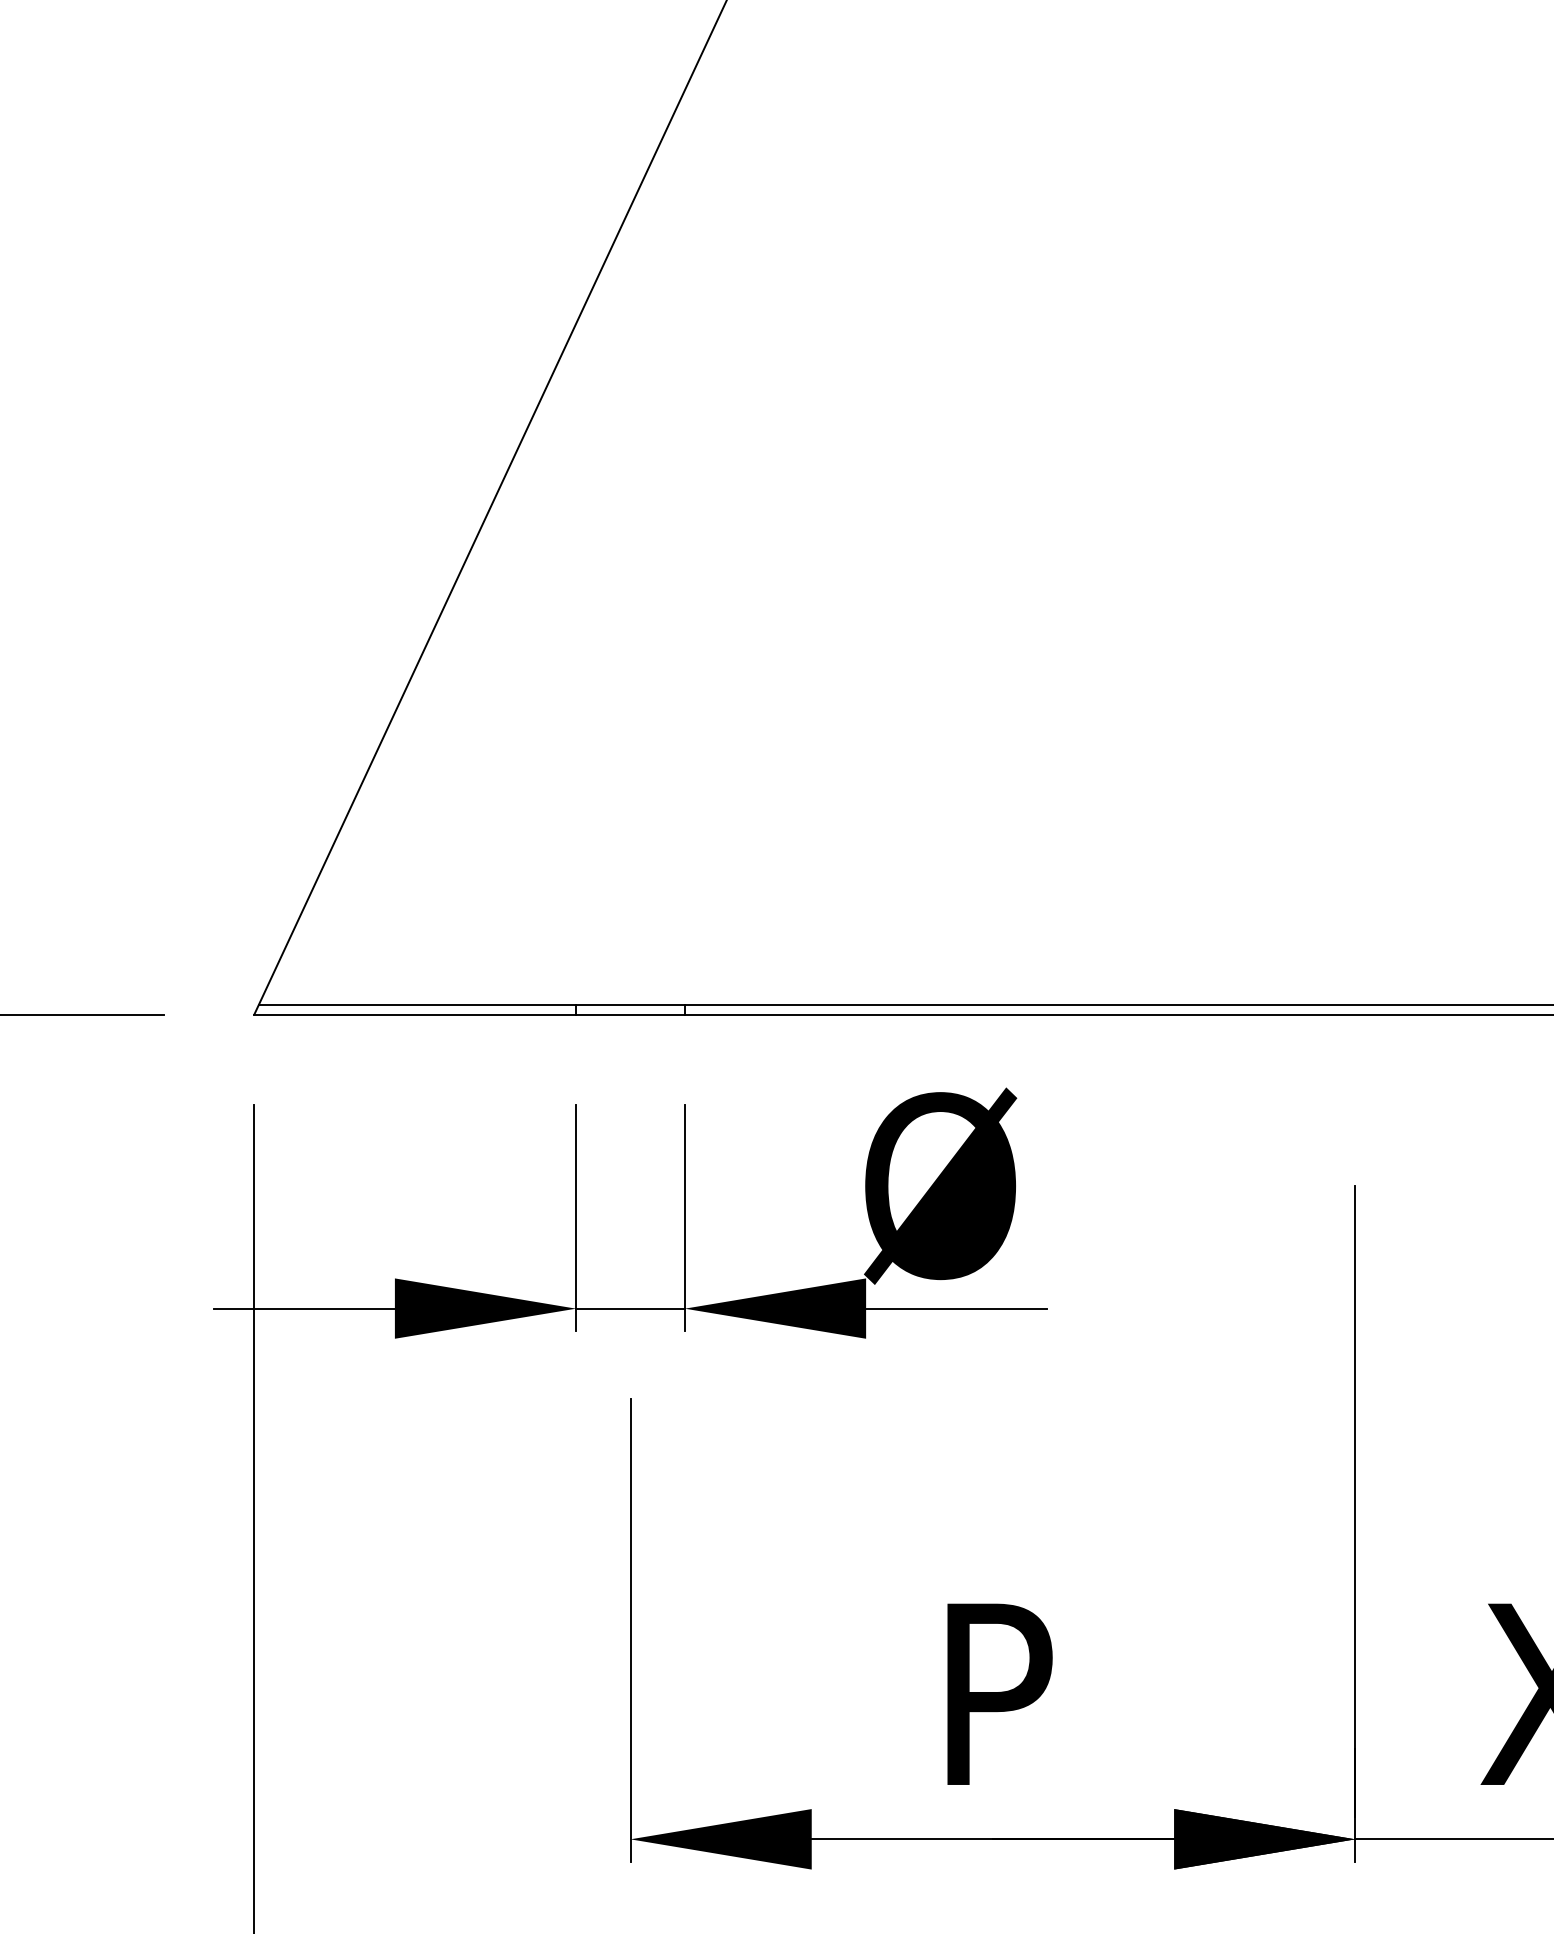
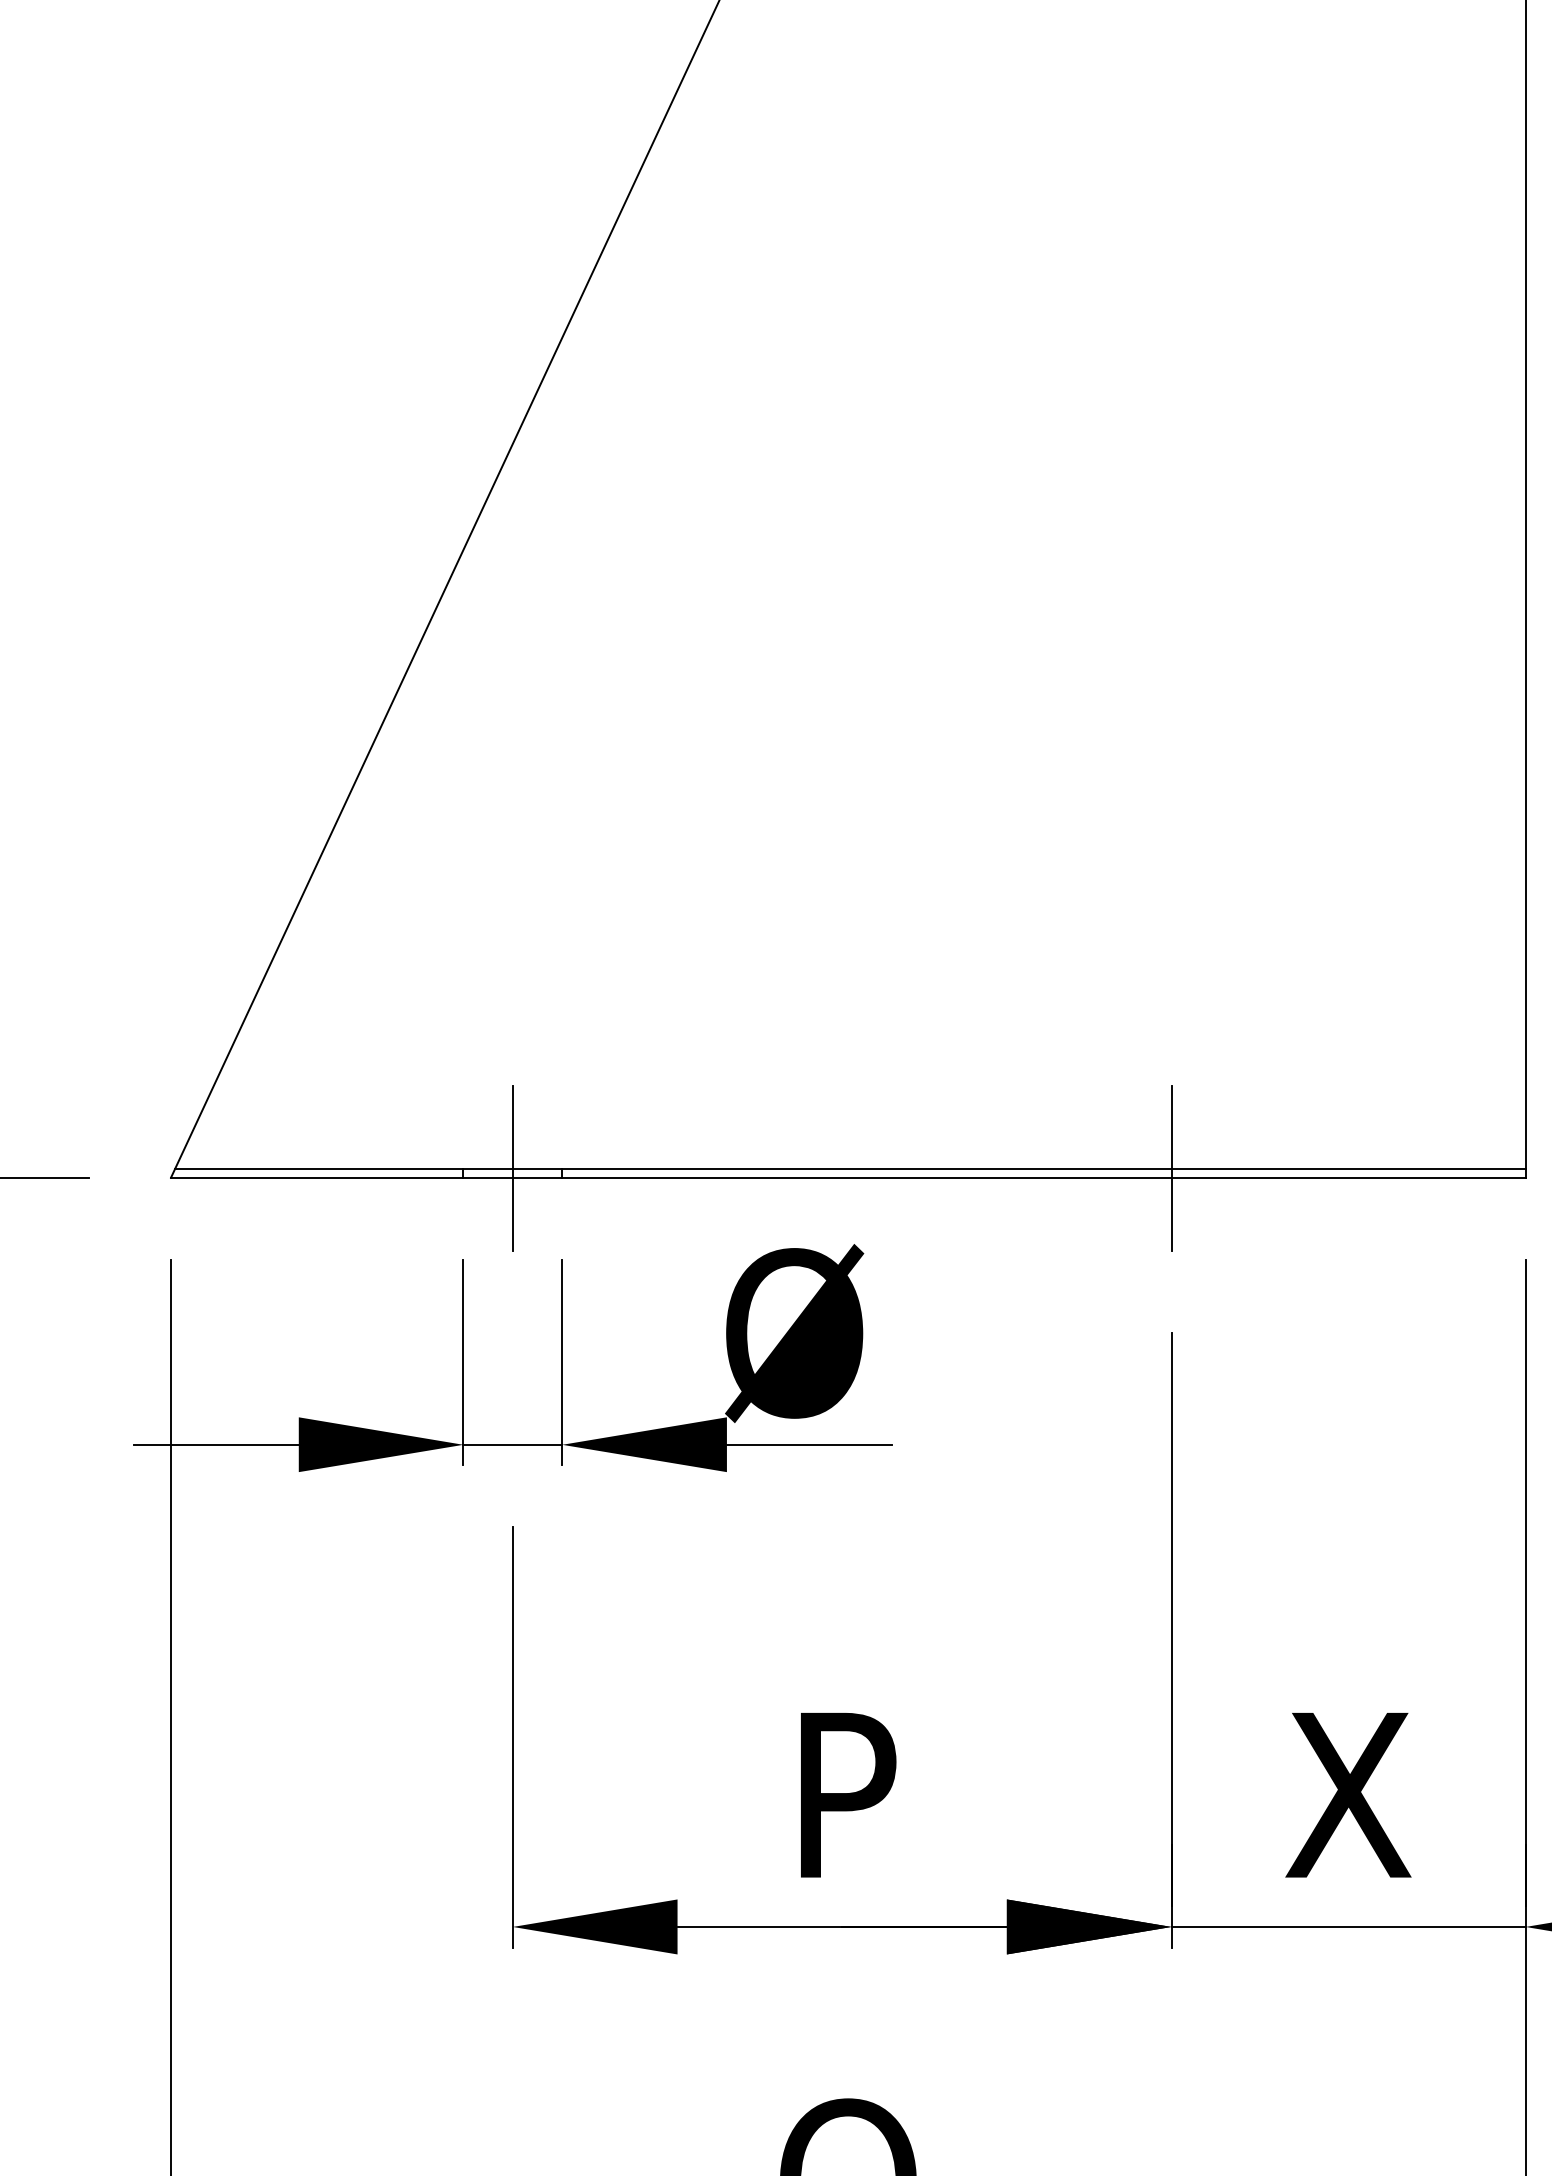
line: (630, 1004) -> (512, 1168), added
line: (1355, 1004) -> (1171, 1168), added

